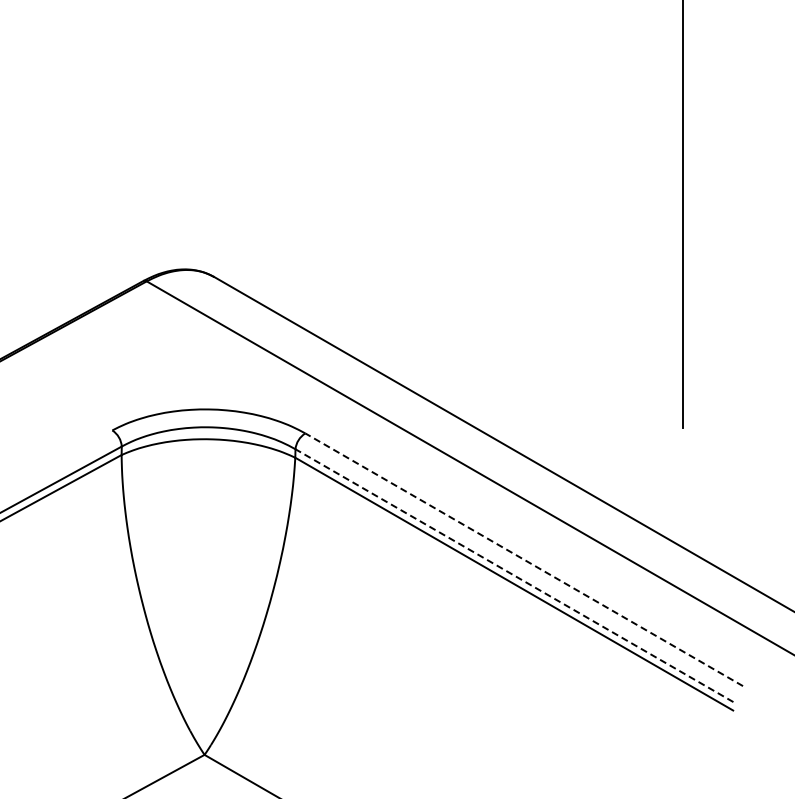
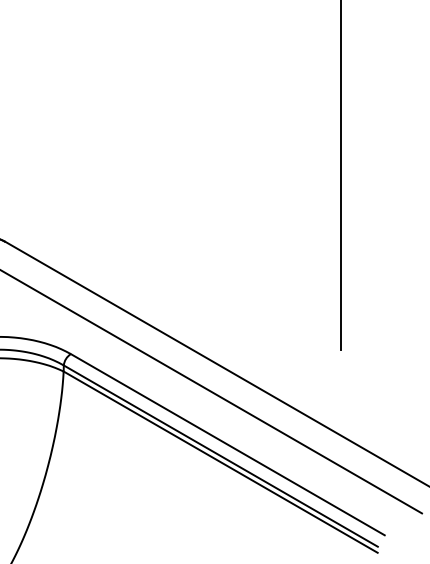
line: (524, 559) -> (228, 444), dashed -> solid
line: (514, 575) -> (220, 455), dashed -> solid

